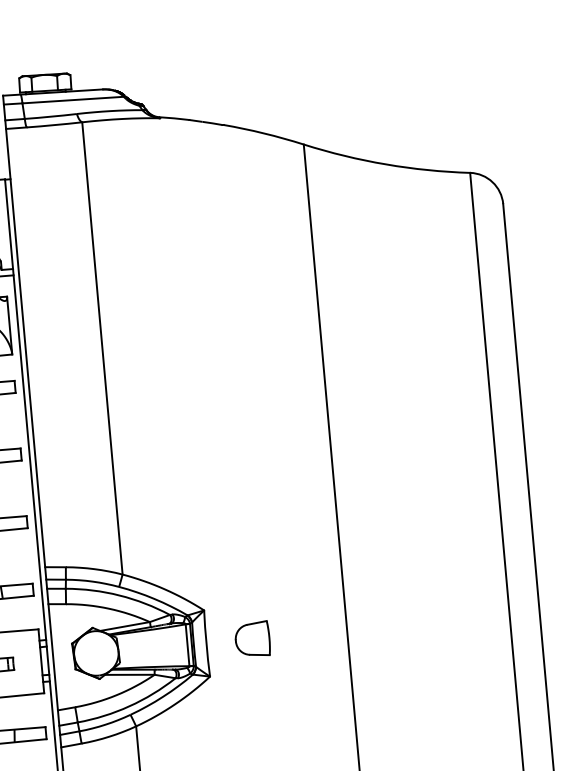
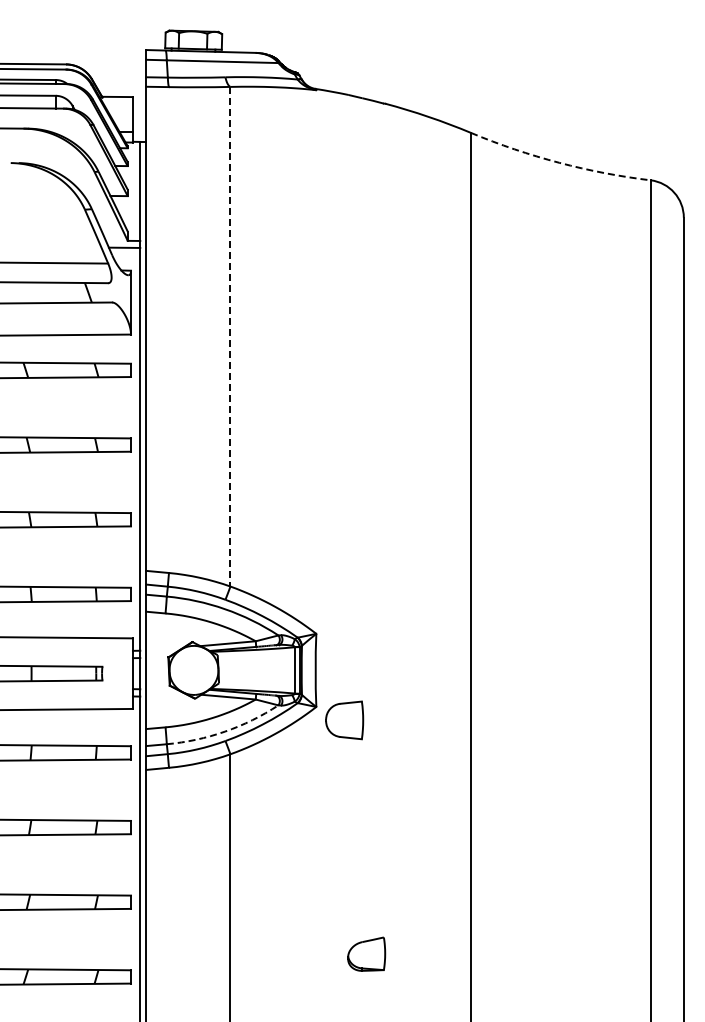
arc: (386, 164) -> (559, 162), solid -> dashed
line: (102, 348) -> (230, 336), solid -> dashed
part: (252, 639) -> (344, 720), moved
arc: (128, 706) -> (224, 731), solid -> dashed

